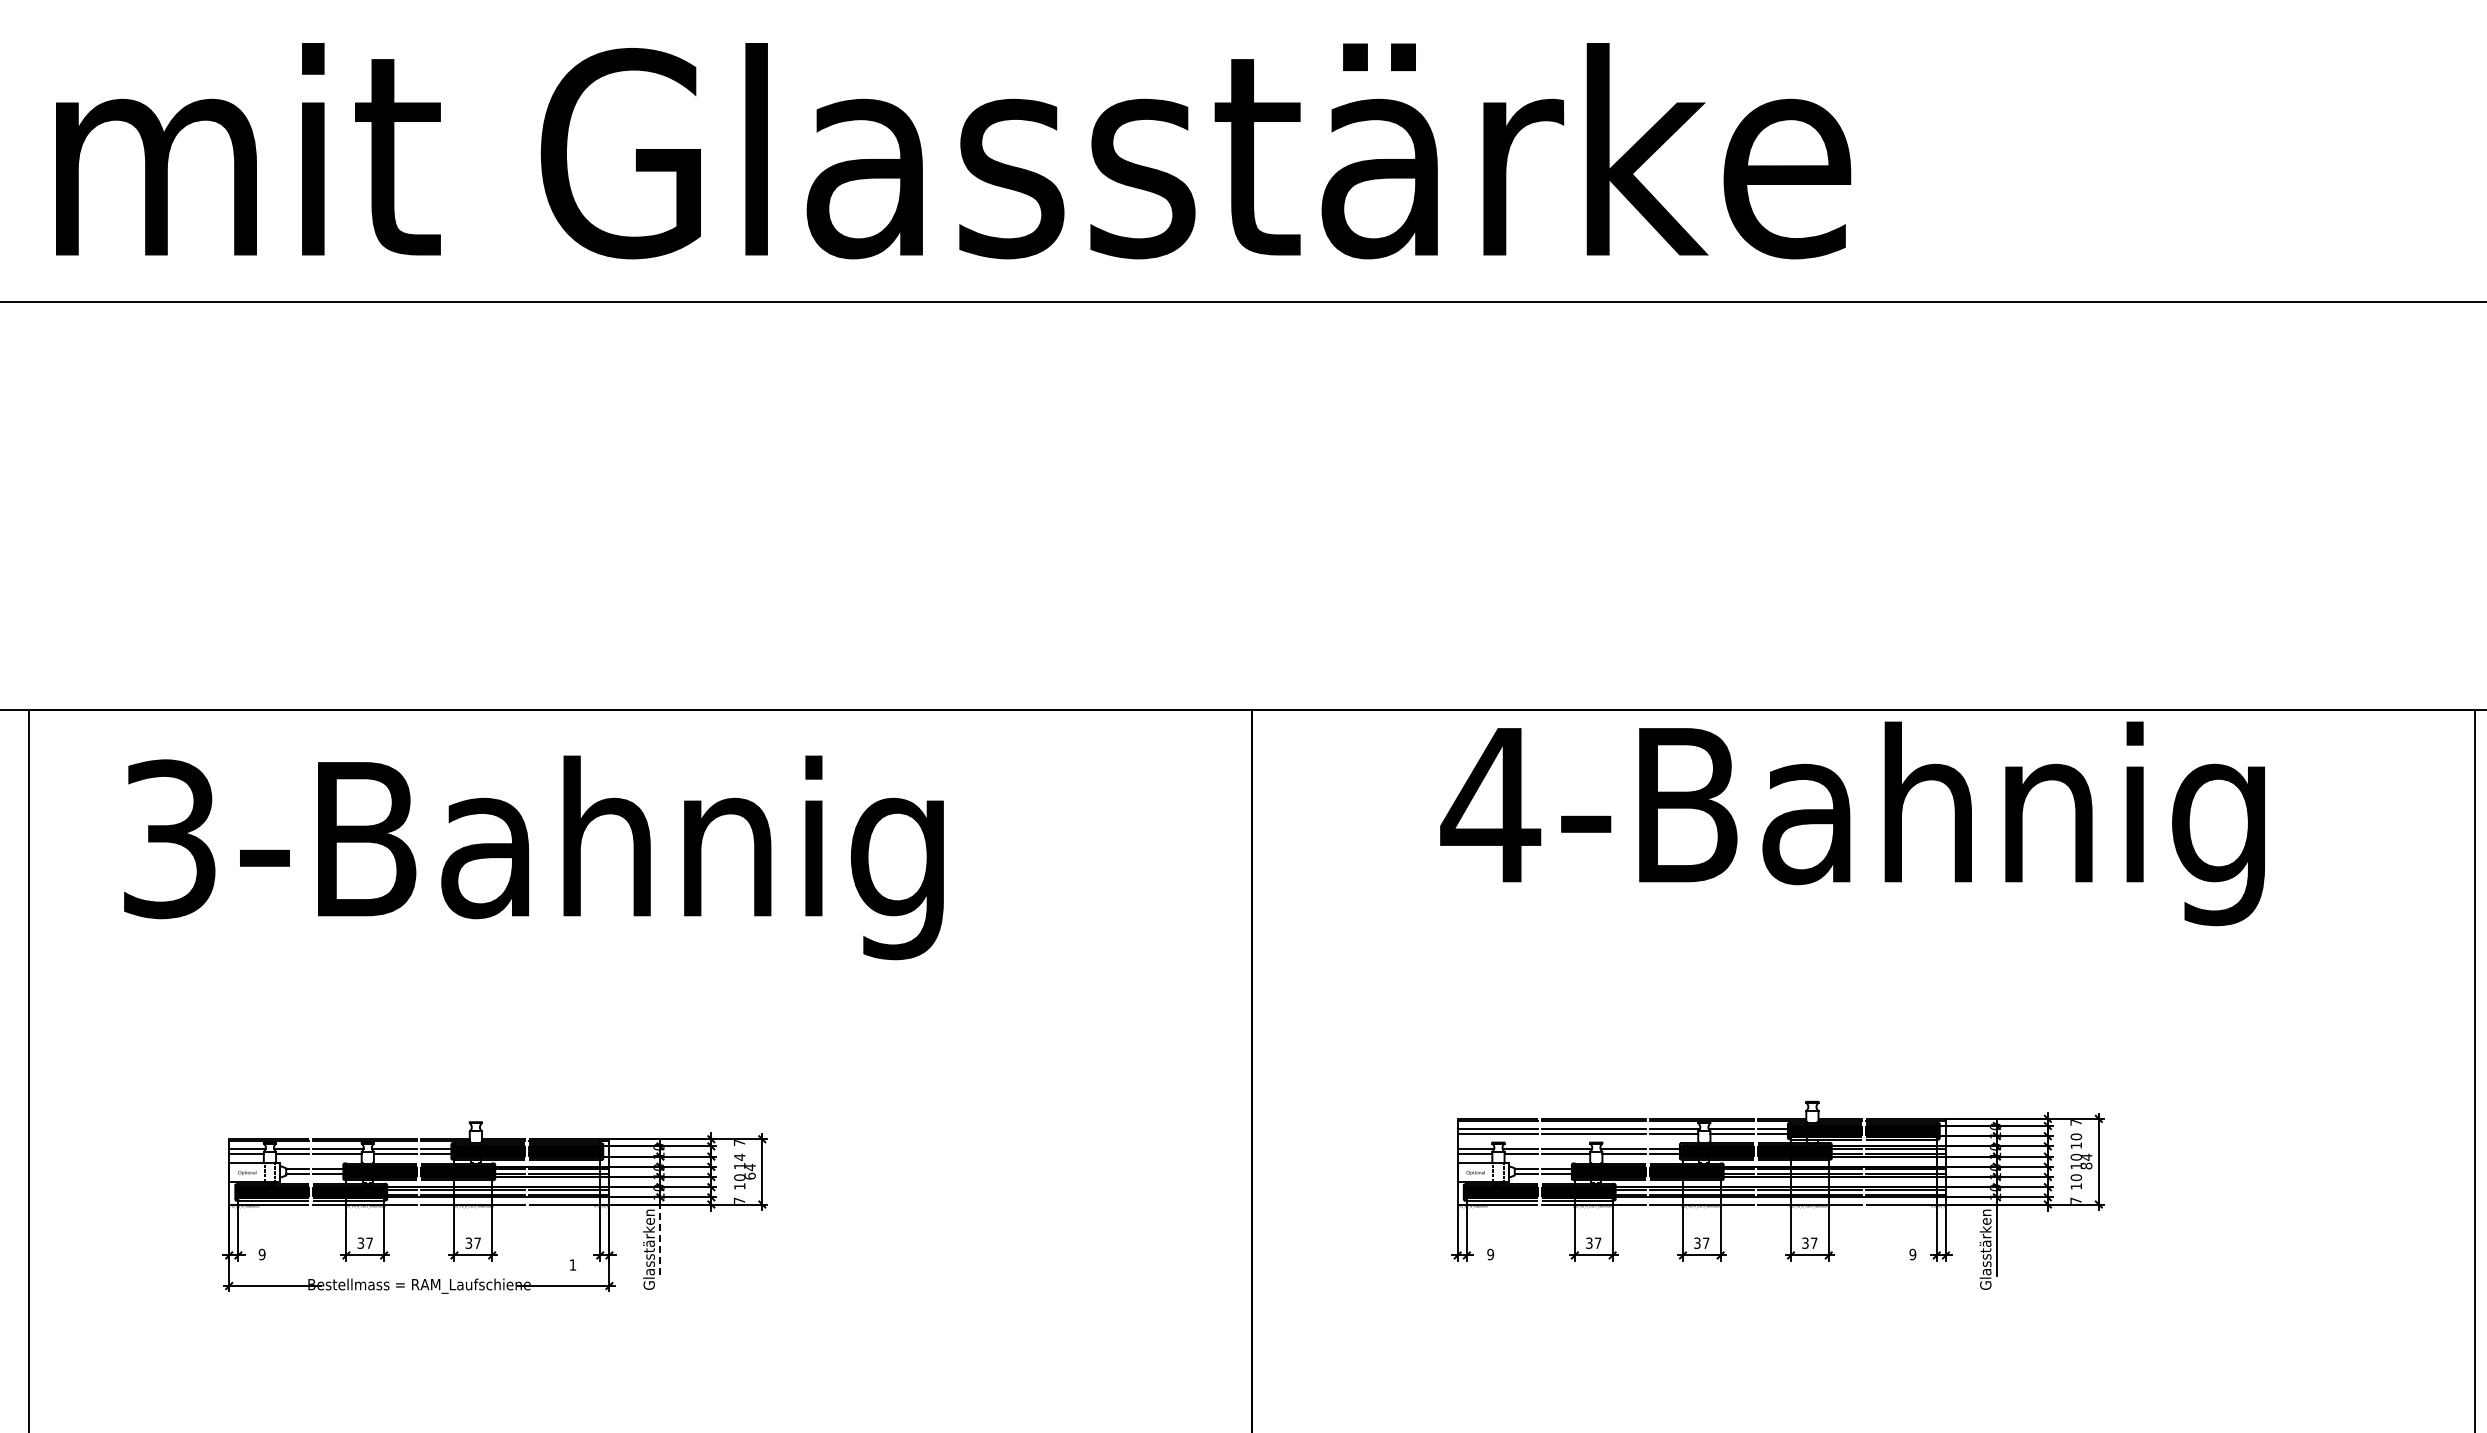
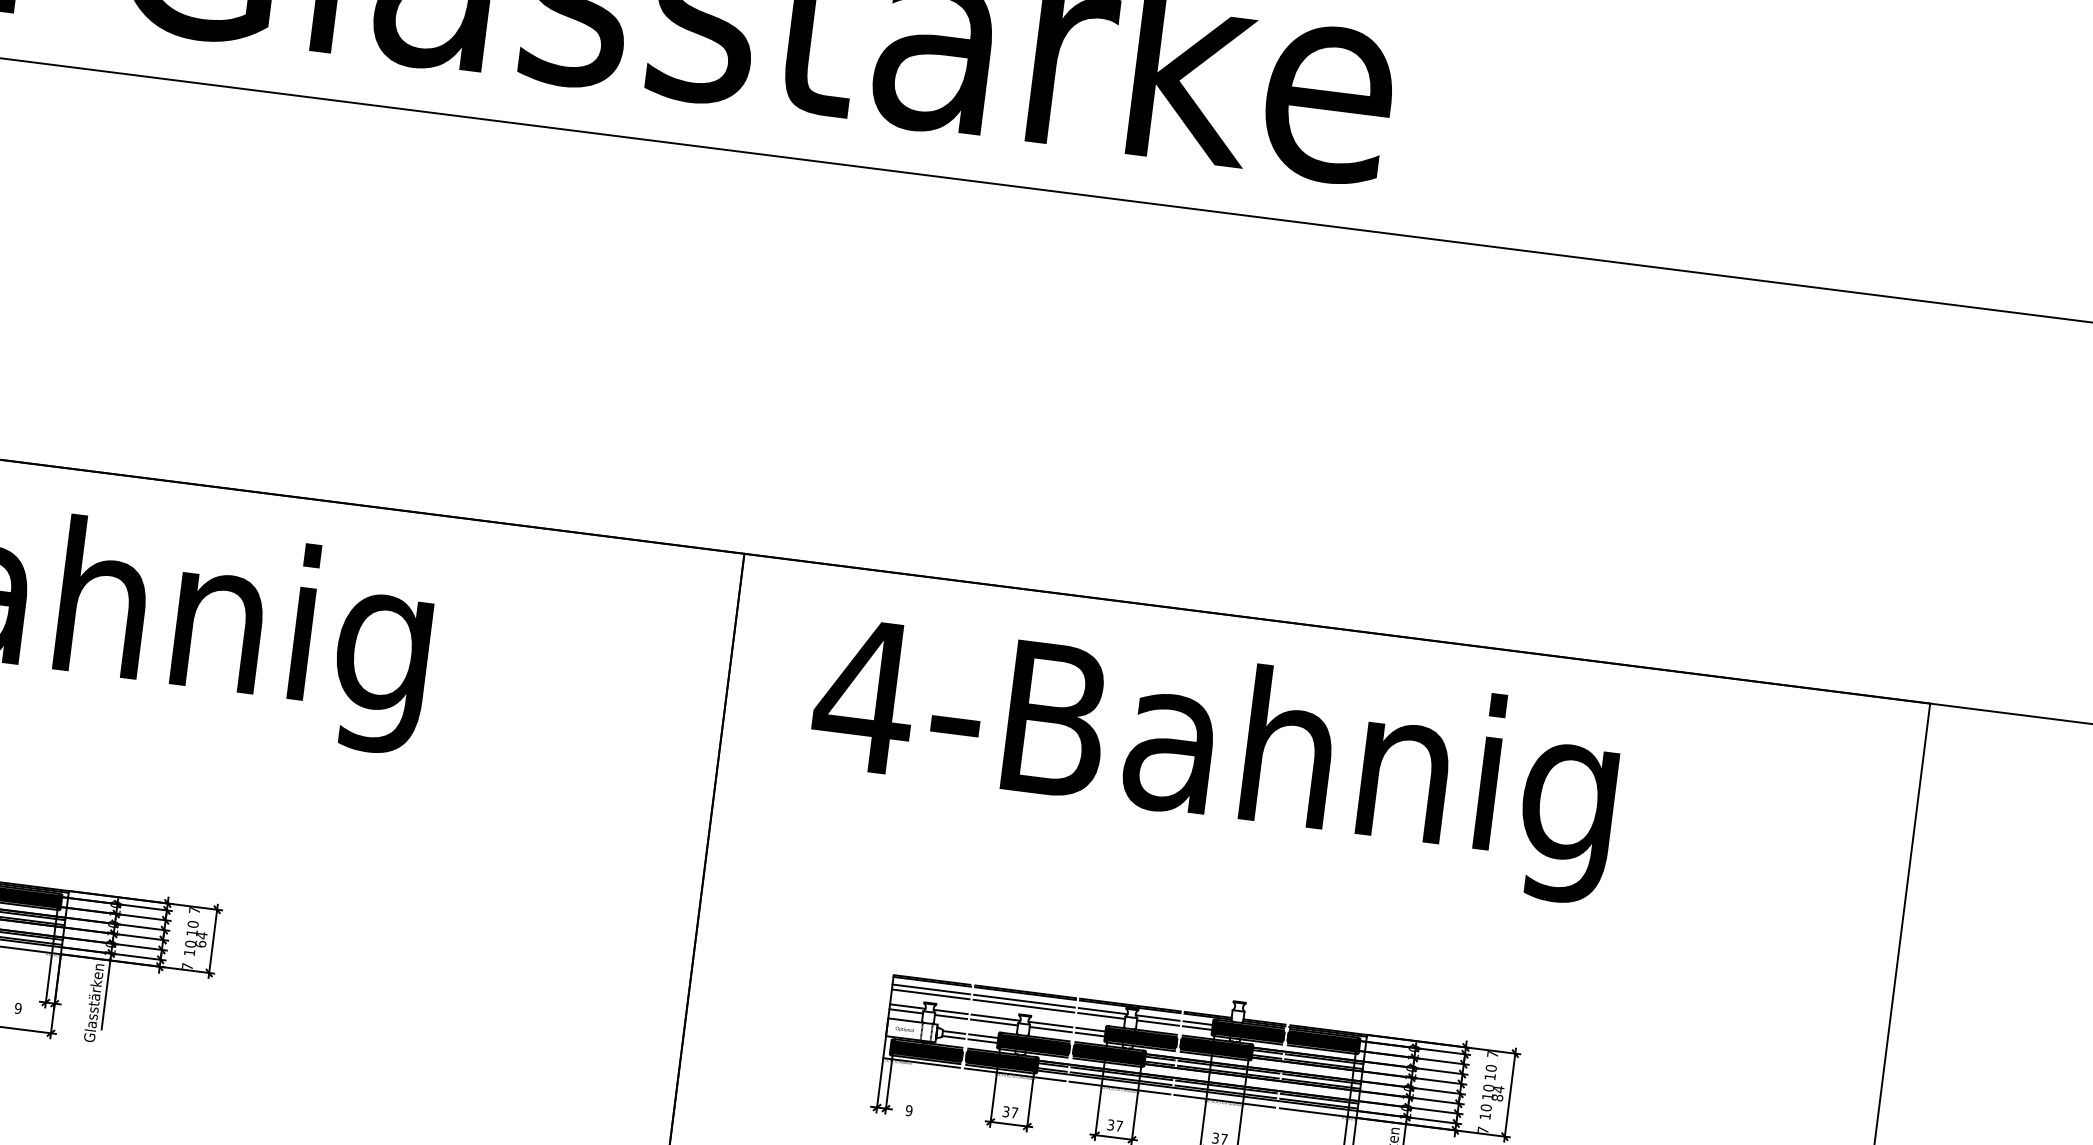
text: (1852, 823) -> (1213, 758), moved
text: (739, 1156) -> (192, 923), 14 -> 10
line: (660, 1239) -> (106, 994), dashed -> solid
text: (572, 1264) -> (17, 1007), 1 -> 9

